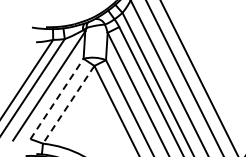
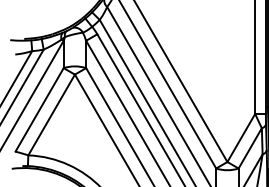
line: (56, 98) -> (39, 109), dashed -> solid
line: (68, 105) -> (51, 115), dashed -> solid

